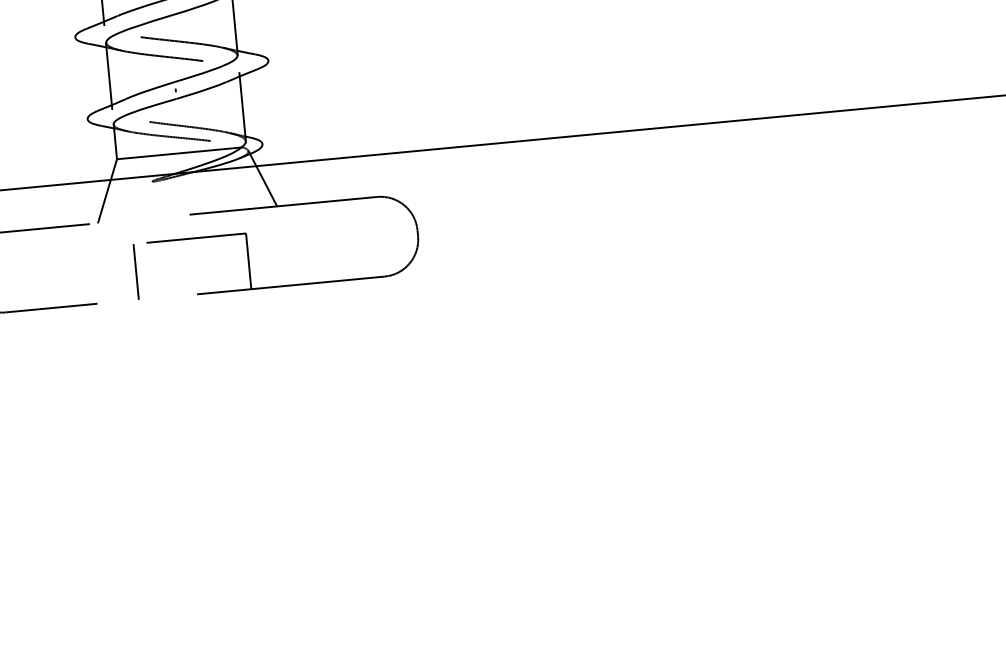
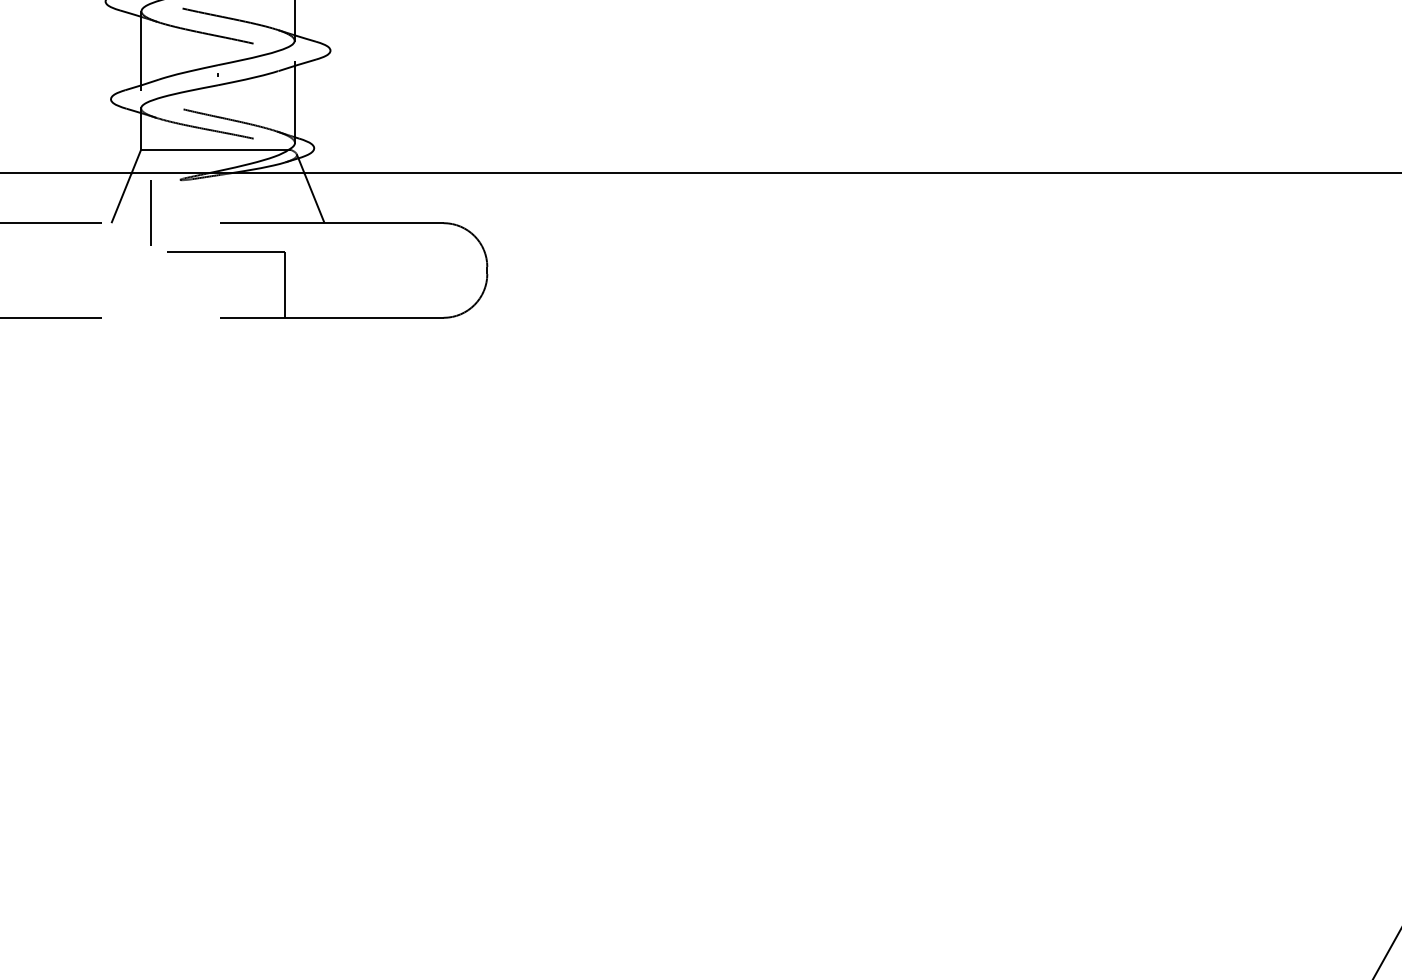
line: (135, 271) -> (150, 212), moved

